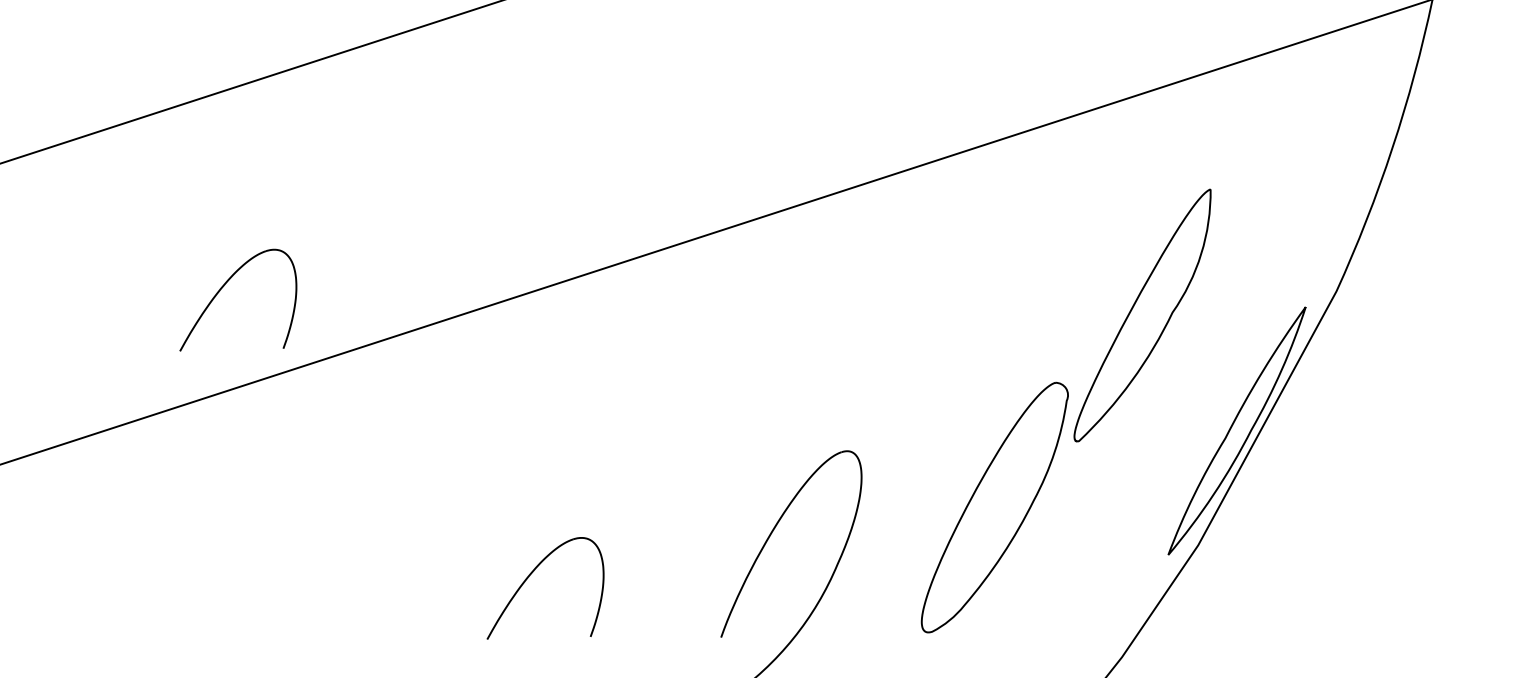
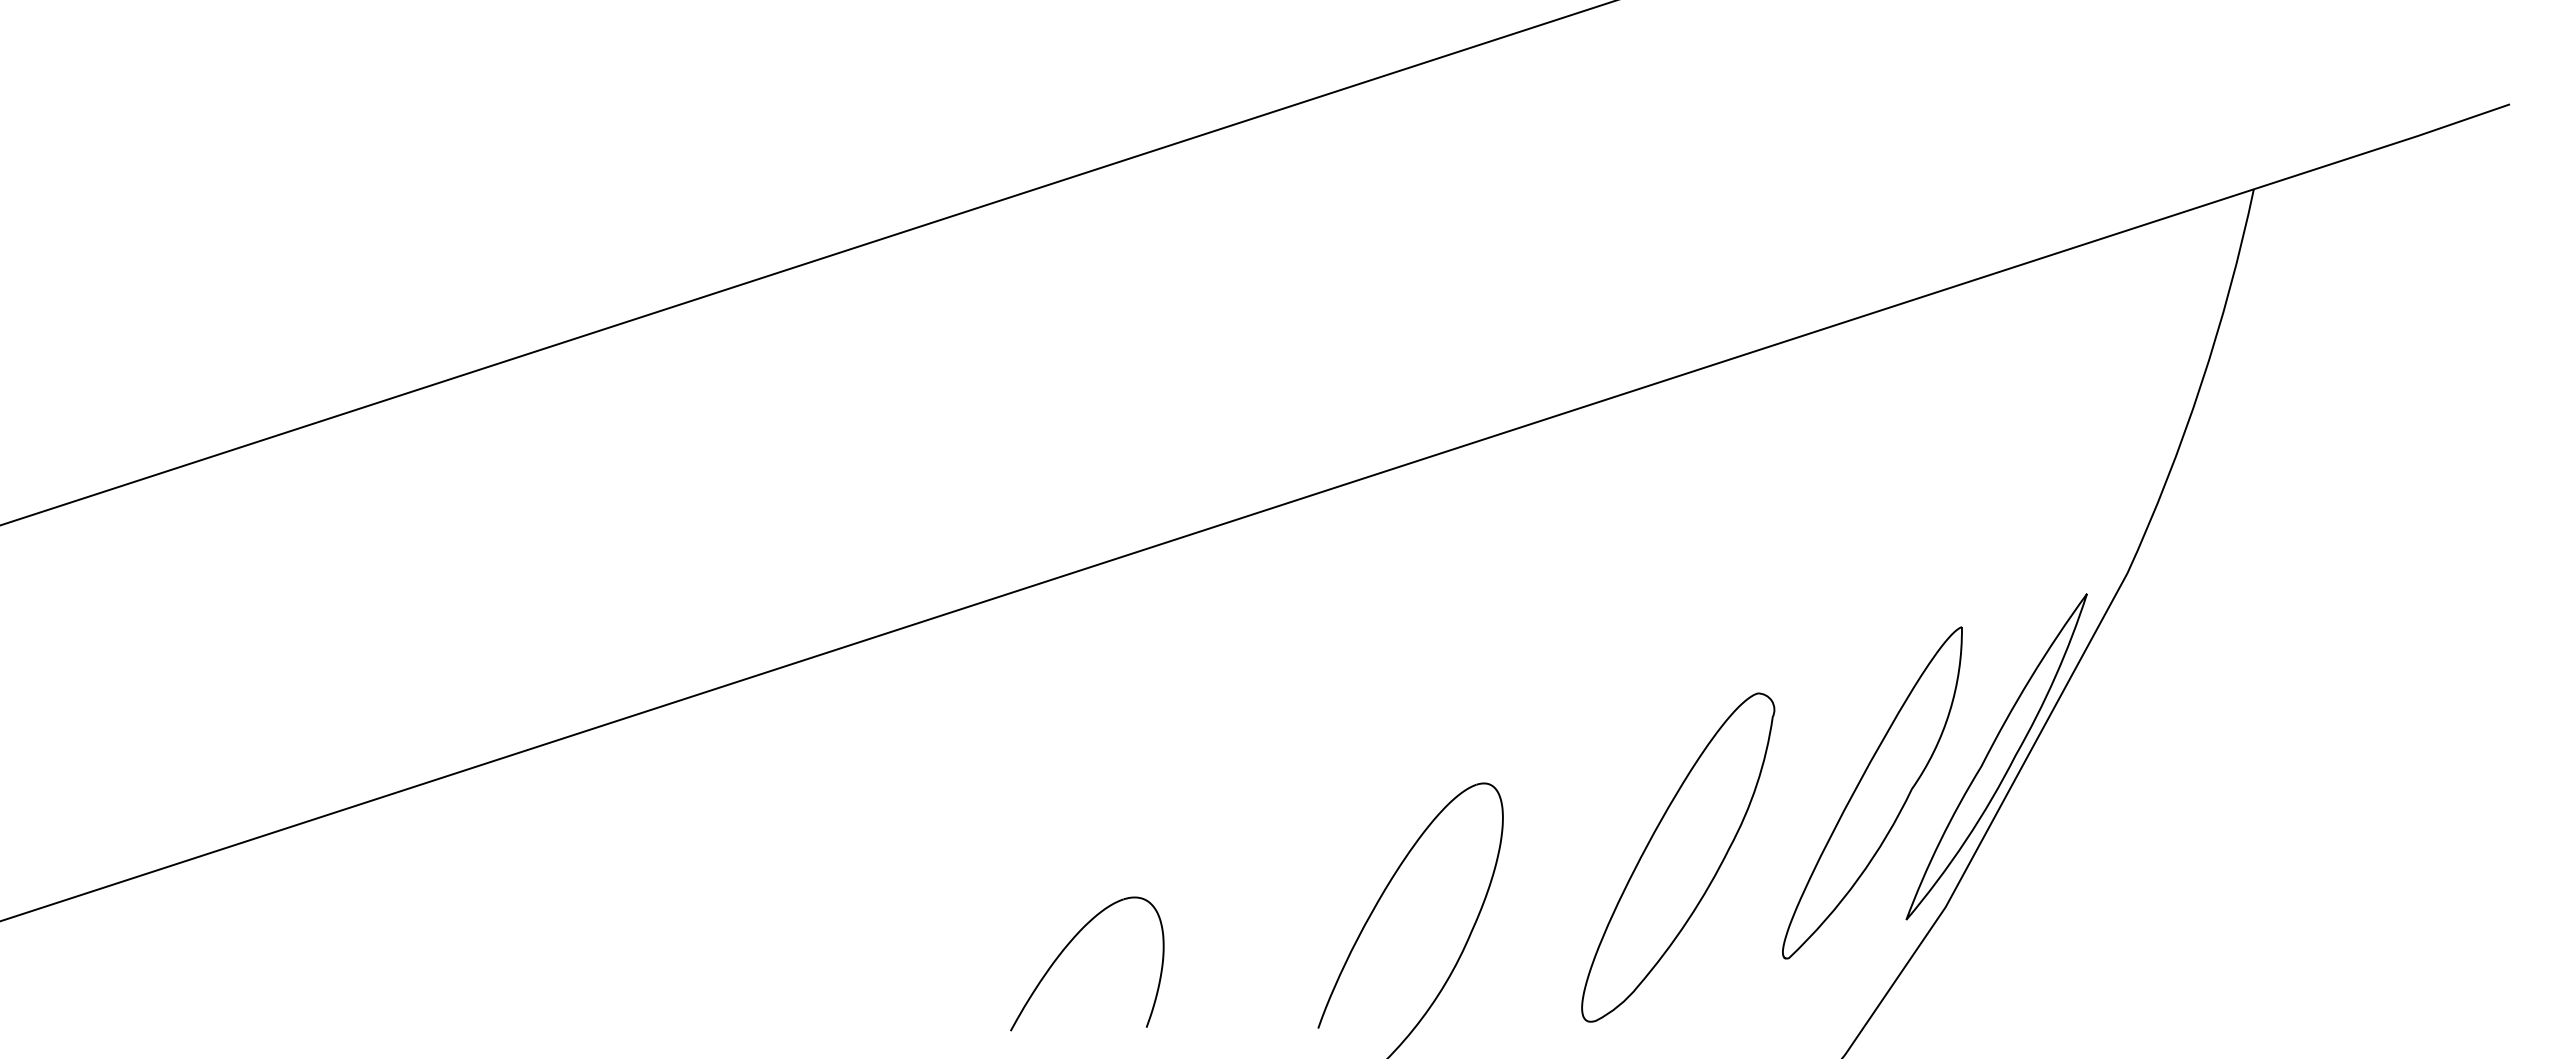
part: (221, 289) -> (661, 570), removed
part: (1142, 315) -> (1872, 792), moved

